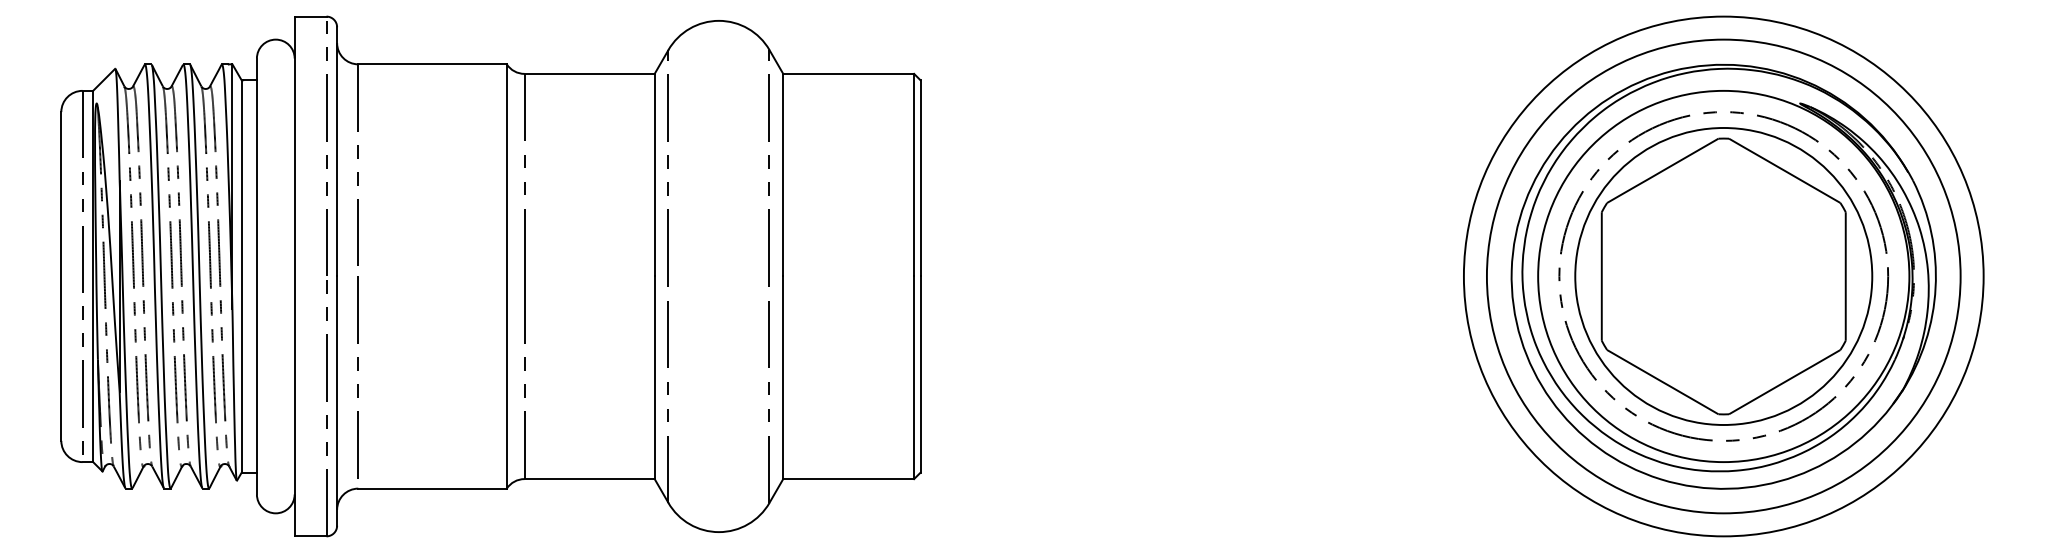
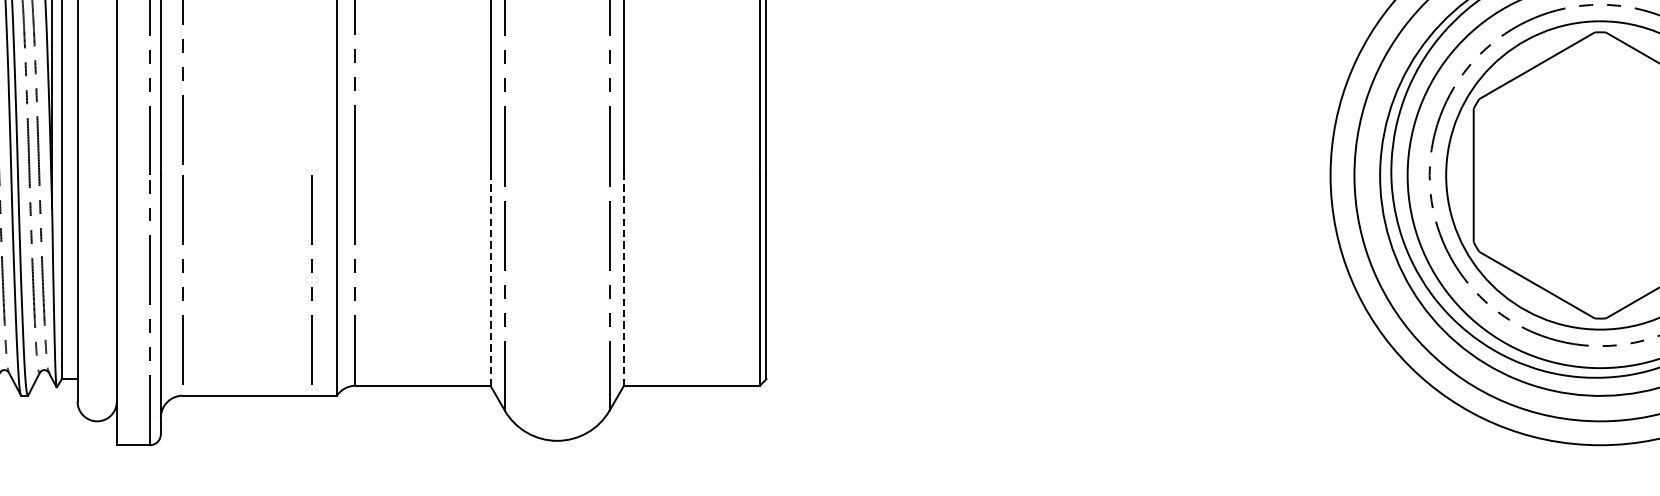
line: (481, 370) -> (310, 273), added
line: (654, 377) -> (490, 280), solid -> dashed
line: (783, 377) -> (624, 280), solid -> dashed

